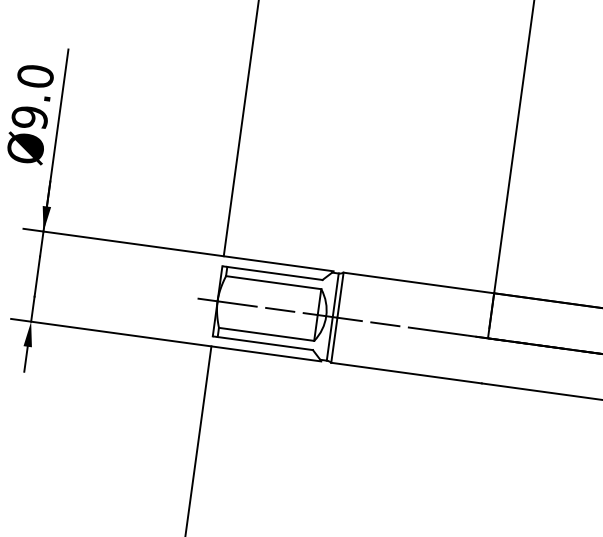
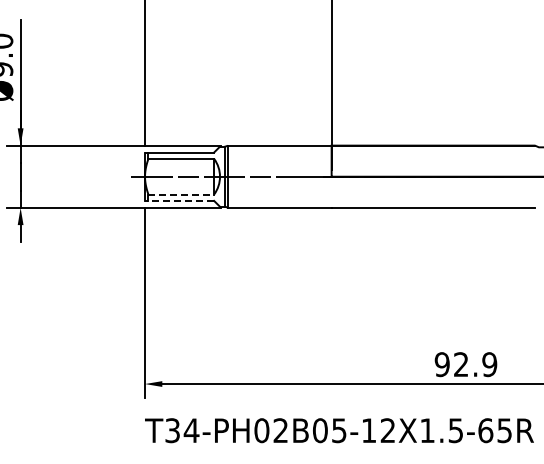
line: (266, 334) -> (181, 194), solid -> dashed
line: (265, 343) -> (181, 200), solid -> dashed

